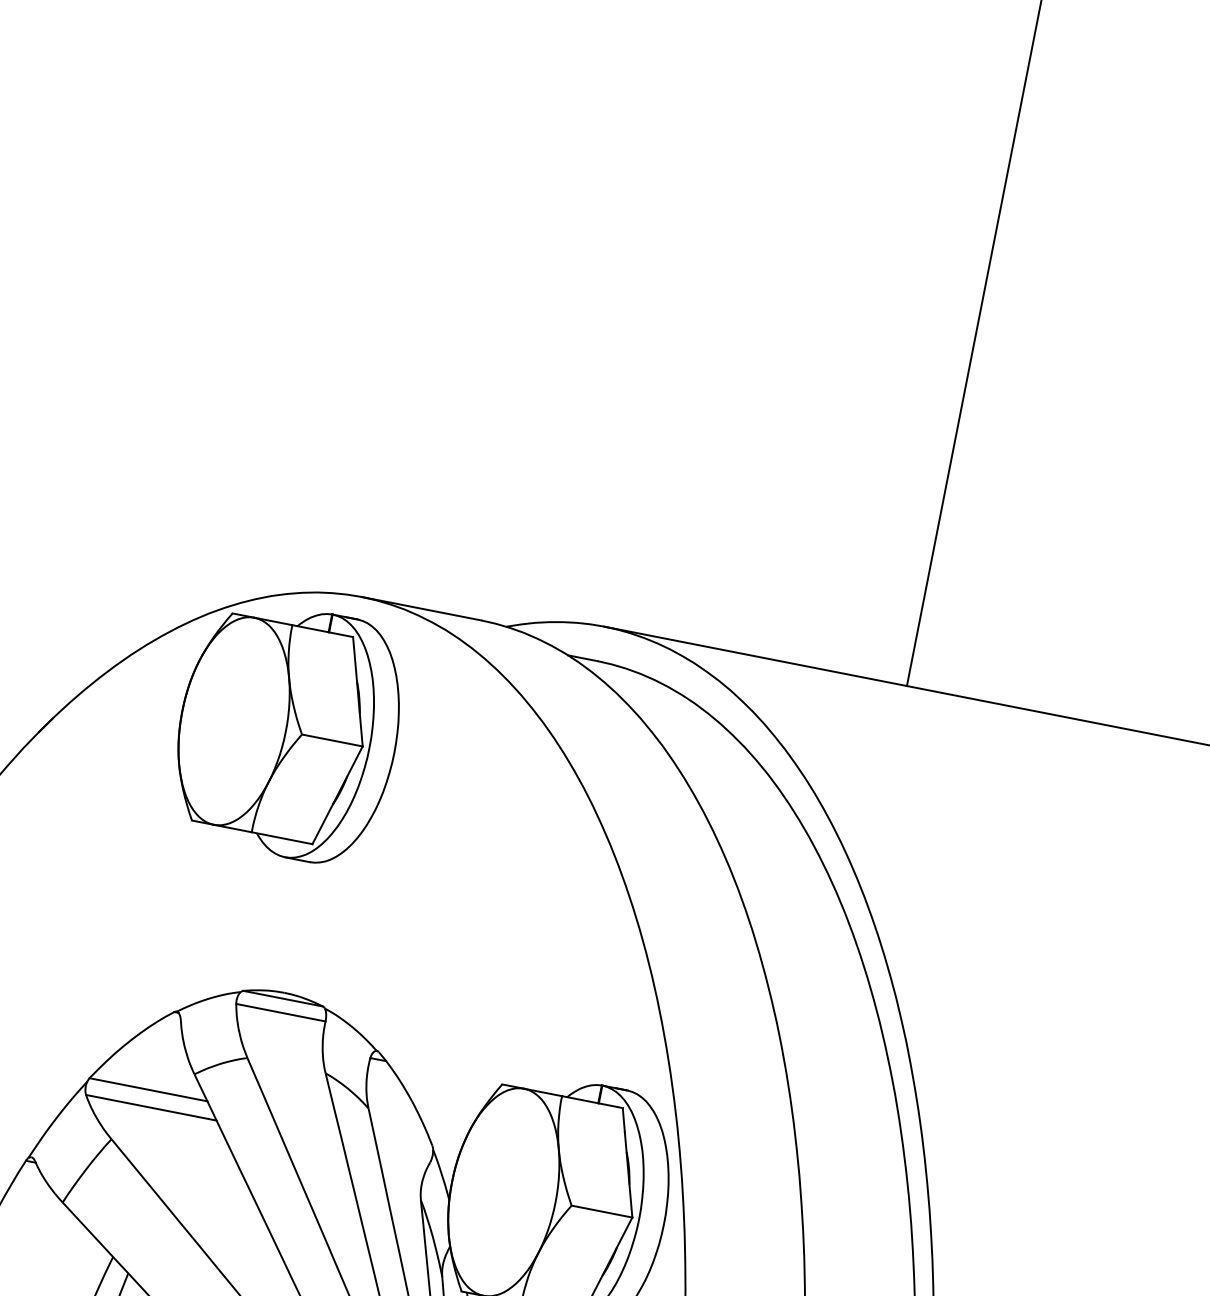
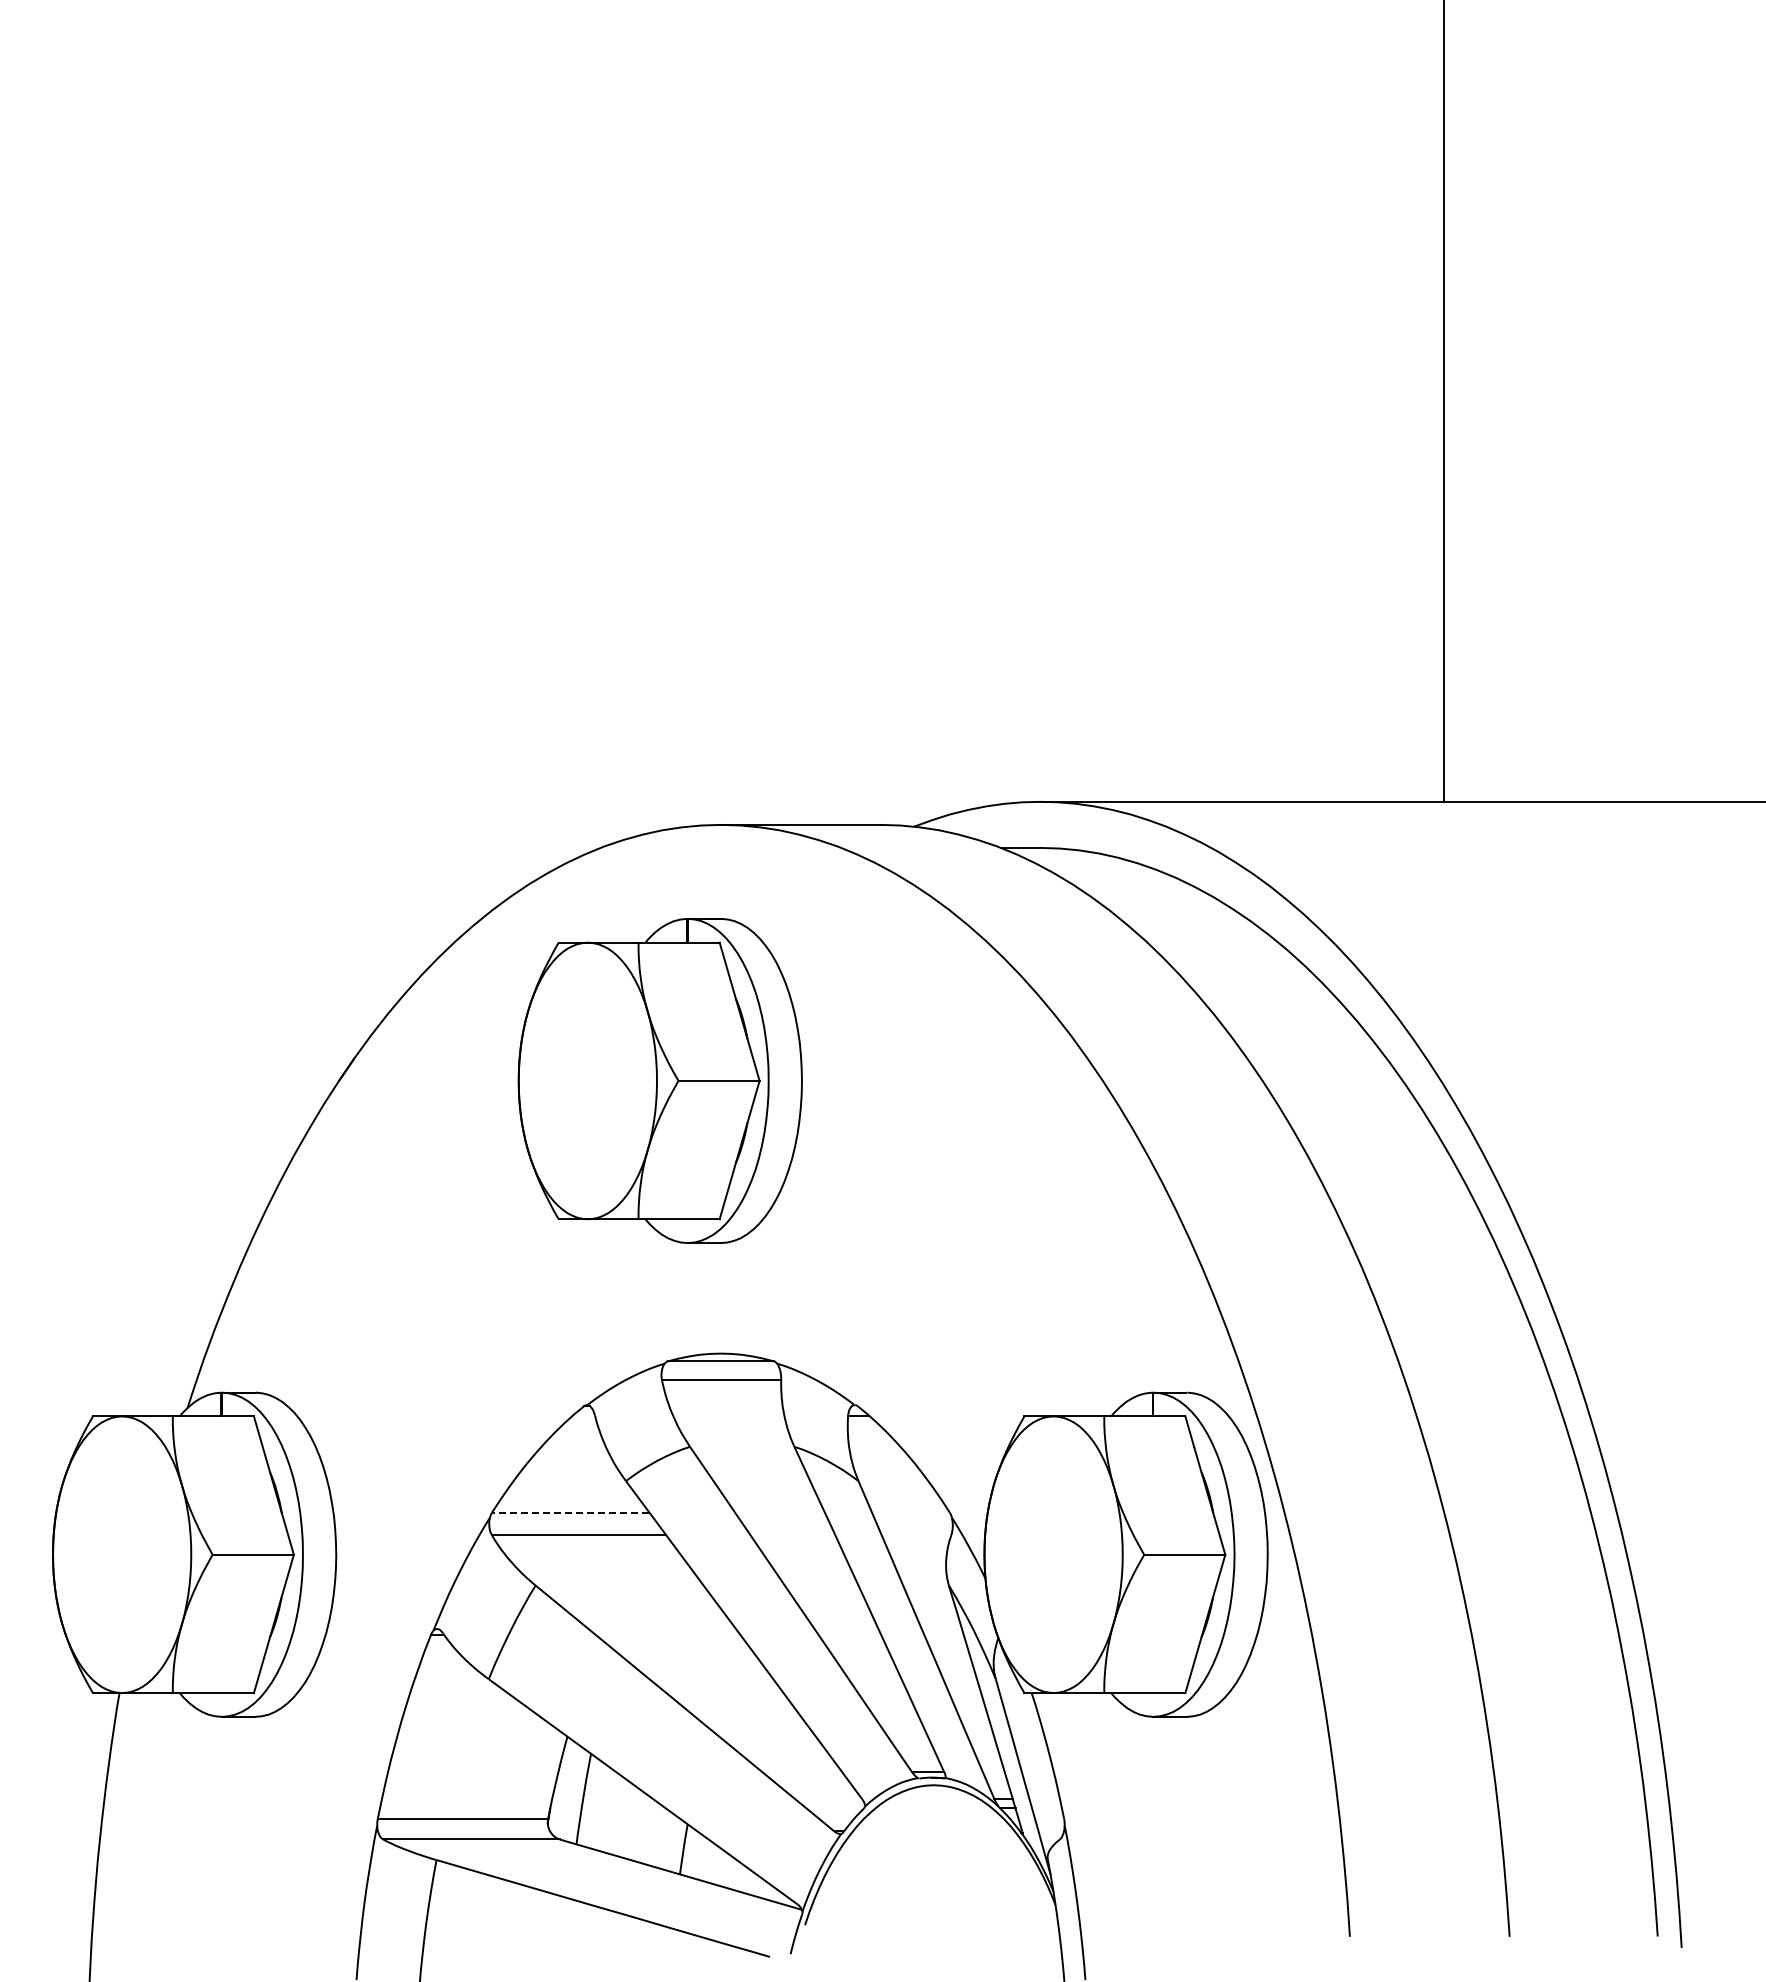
part: (287, 731) -> (659, 1080), moved
line: (148, 1089) -> (570, 1512), solid -> dashed

